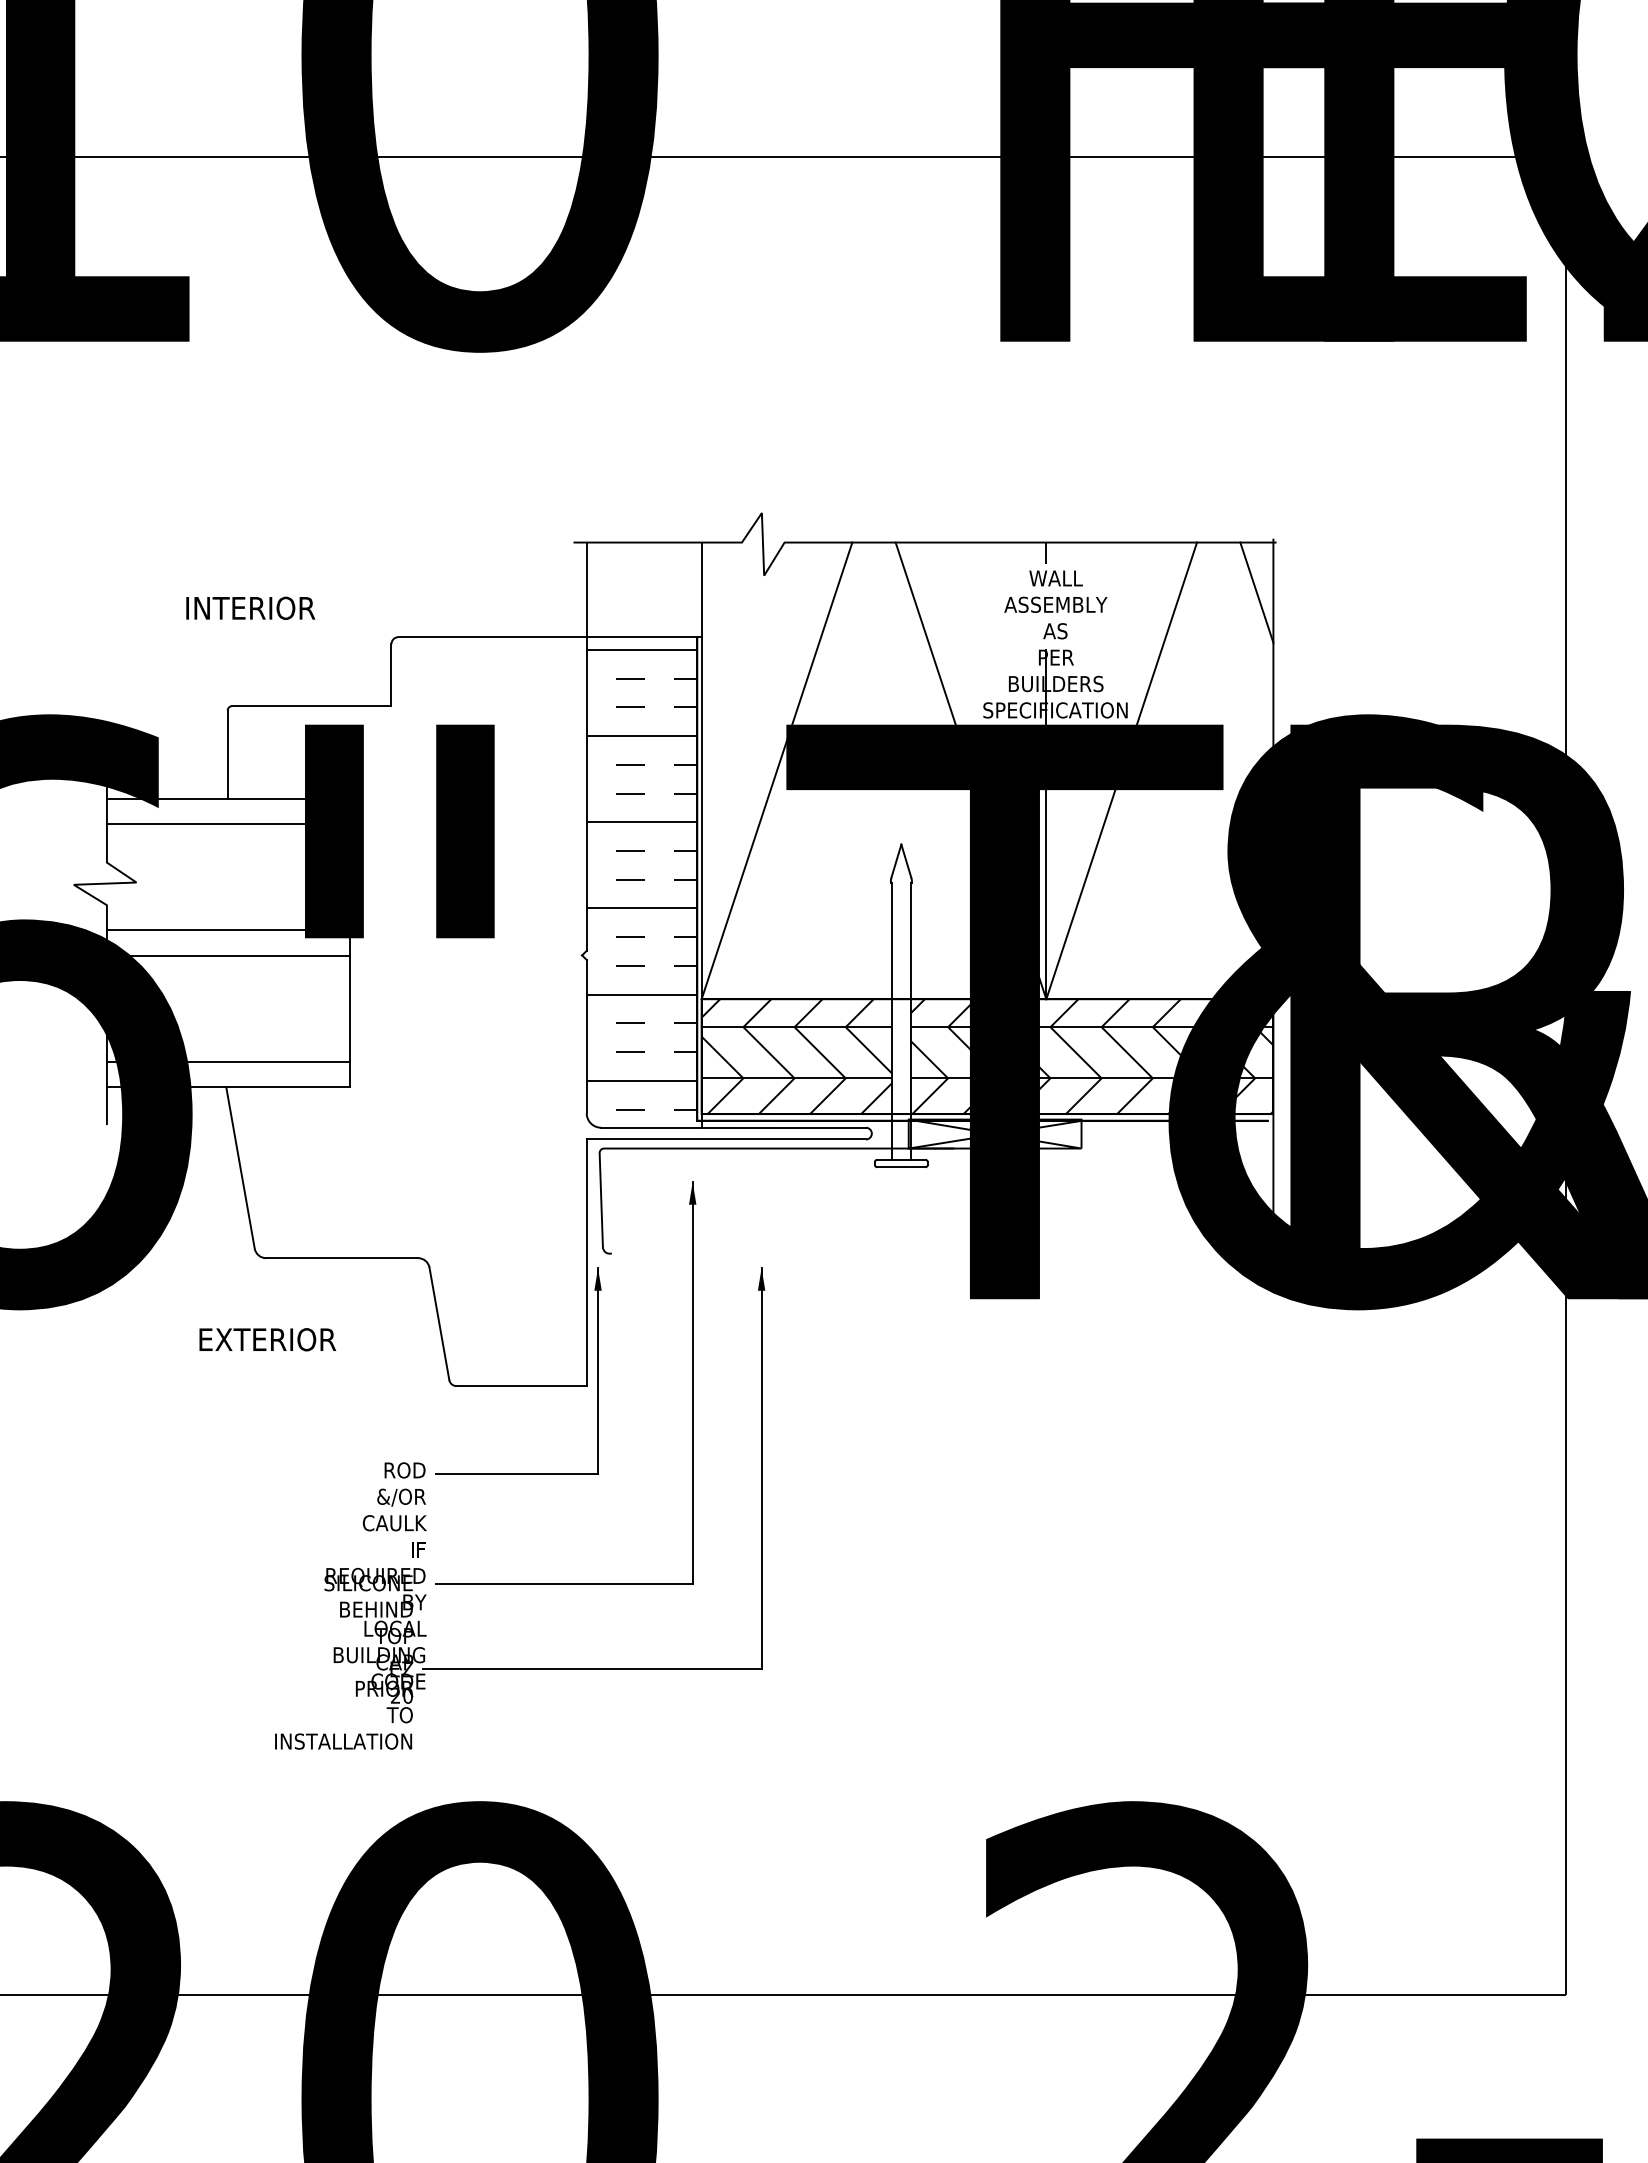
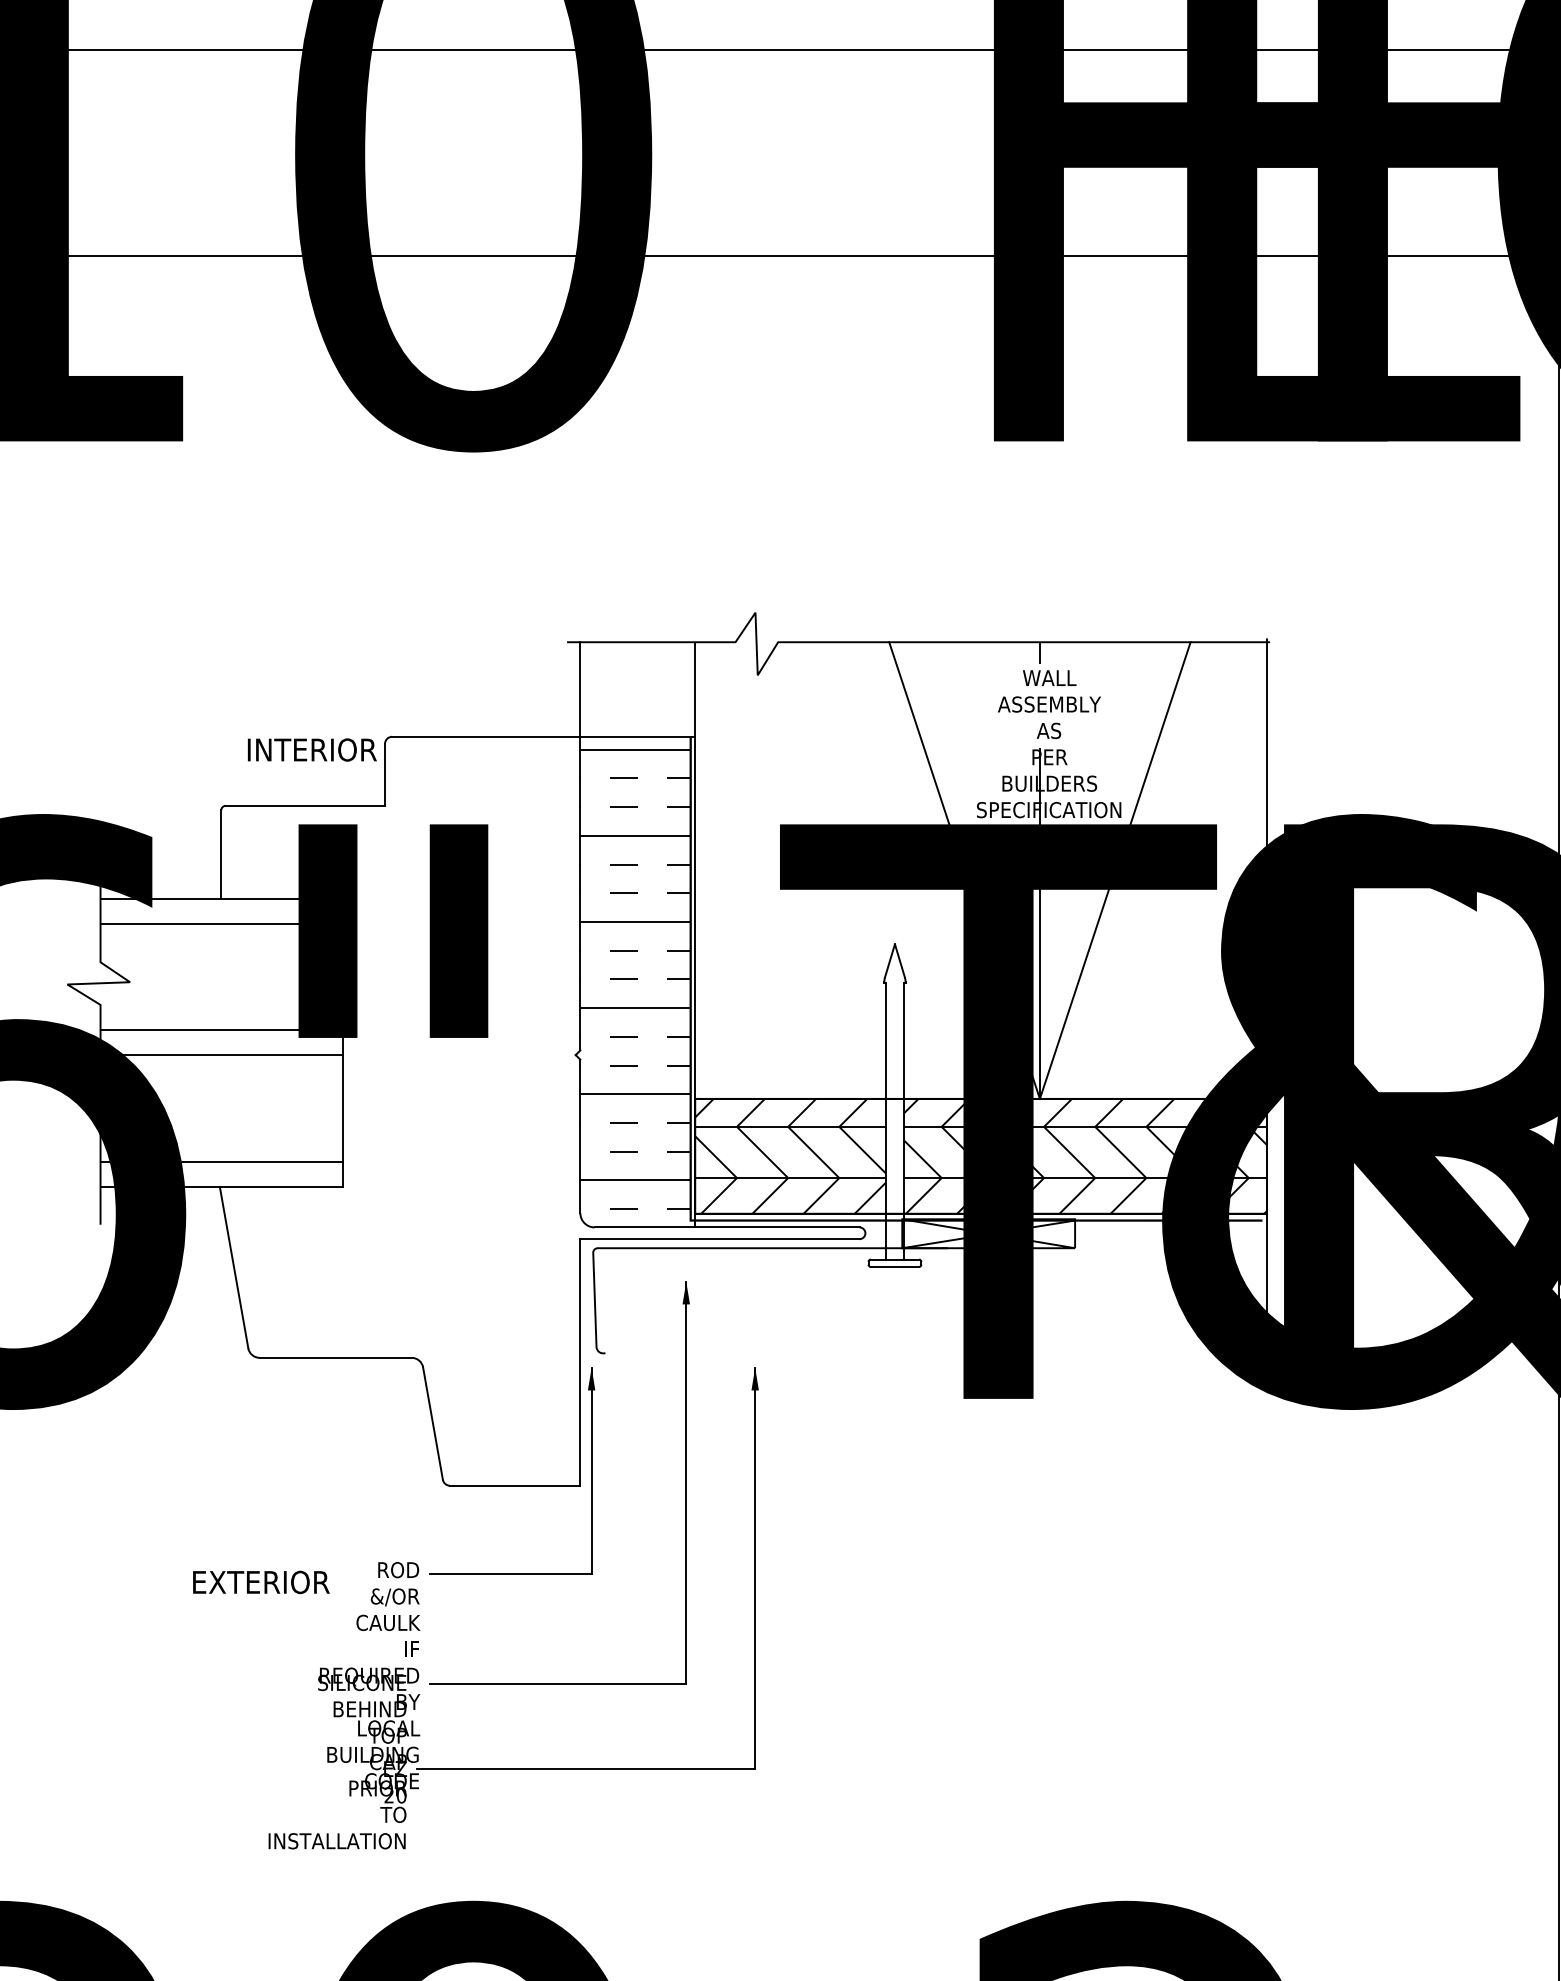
line: (1256, 592) -> (1250, 692), removed
text: (250, 607) -> (312, 749), moved
line: (776, 770) -> (770, 870), removed
text: (267, 1339) -> (261, 1582), moved

